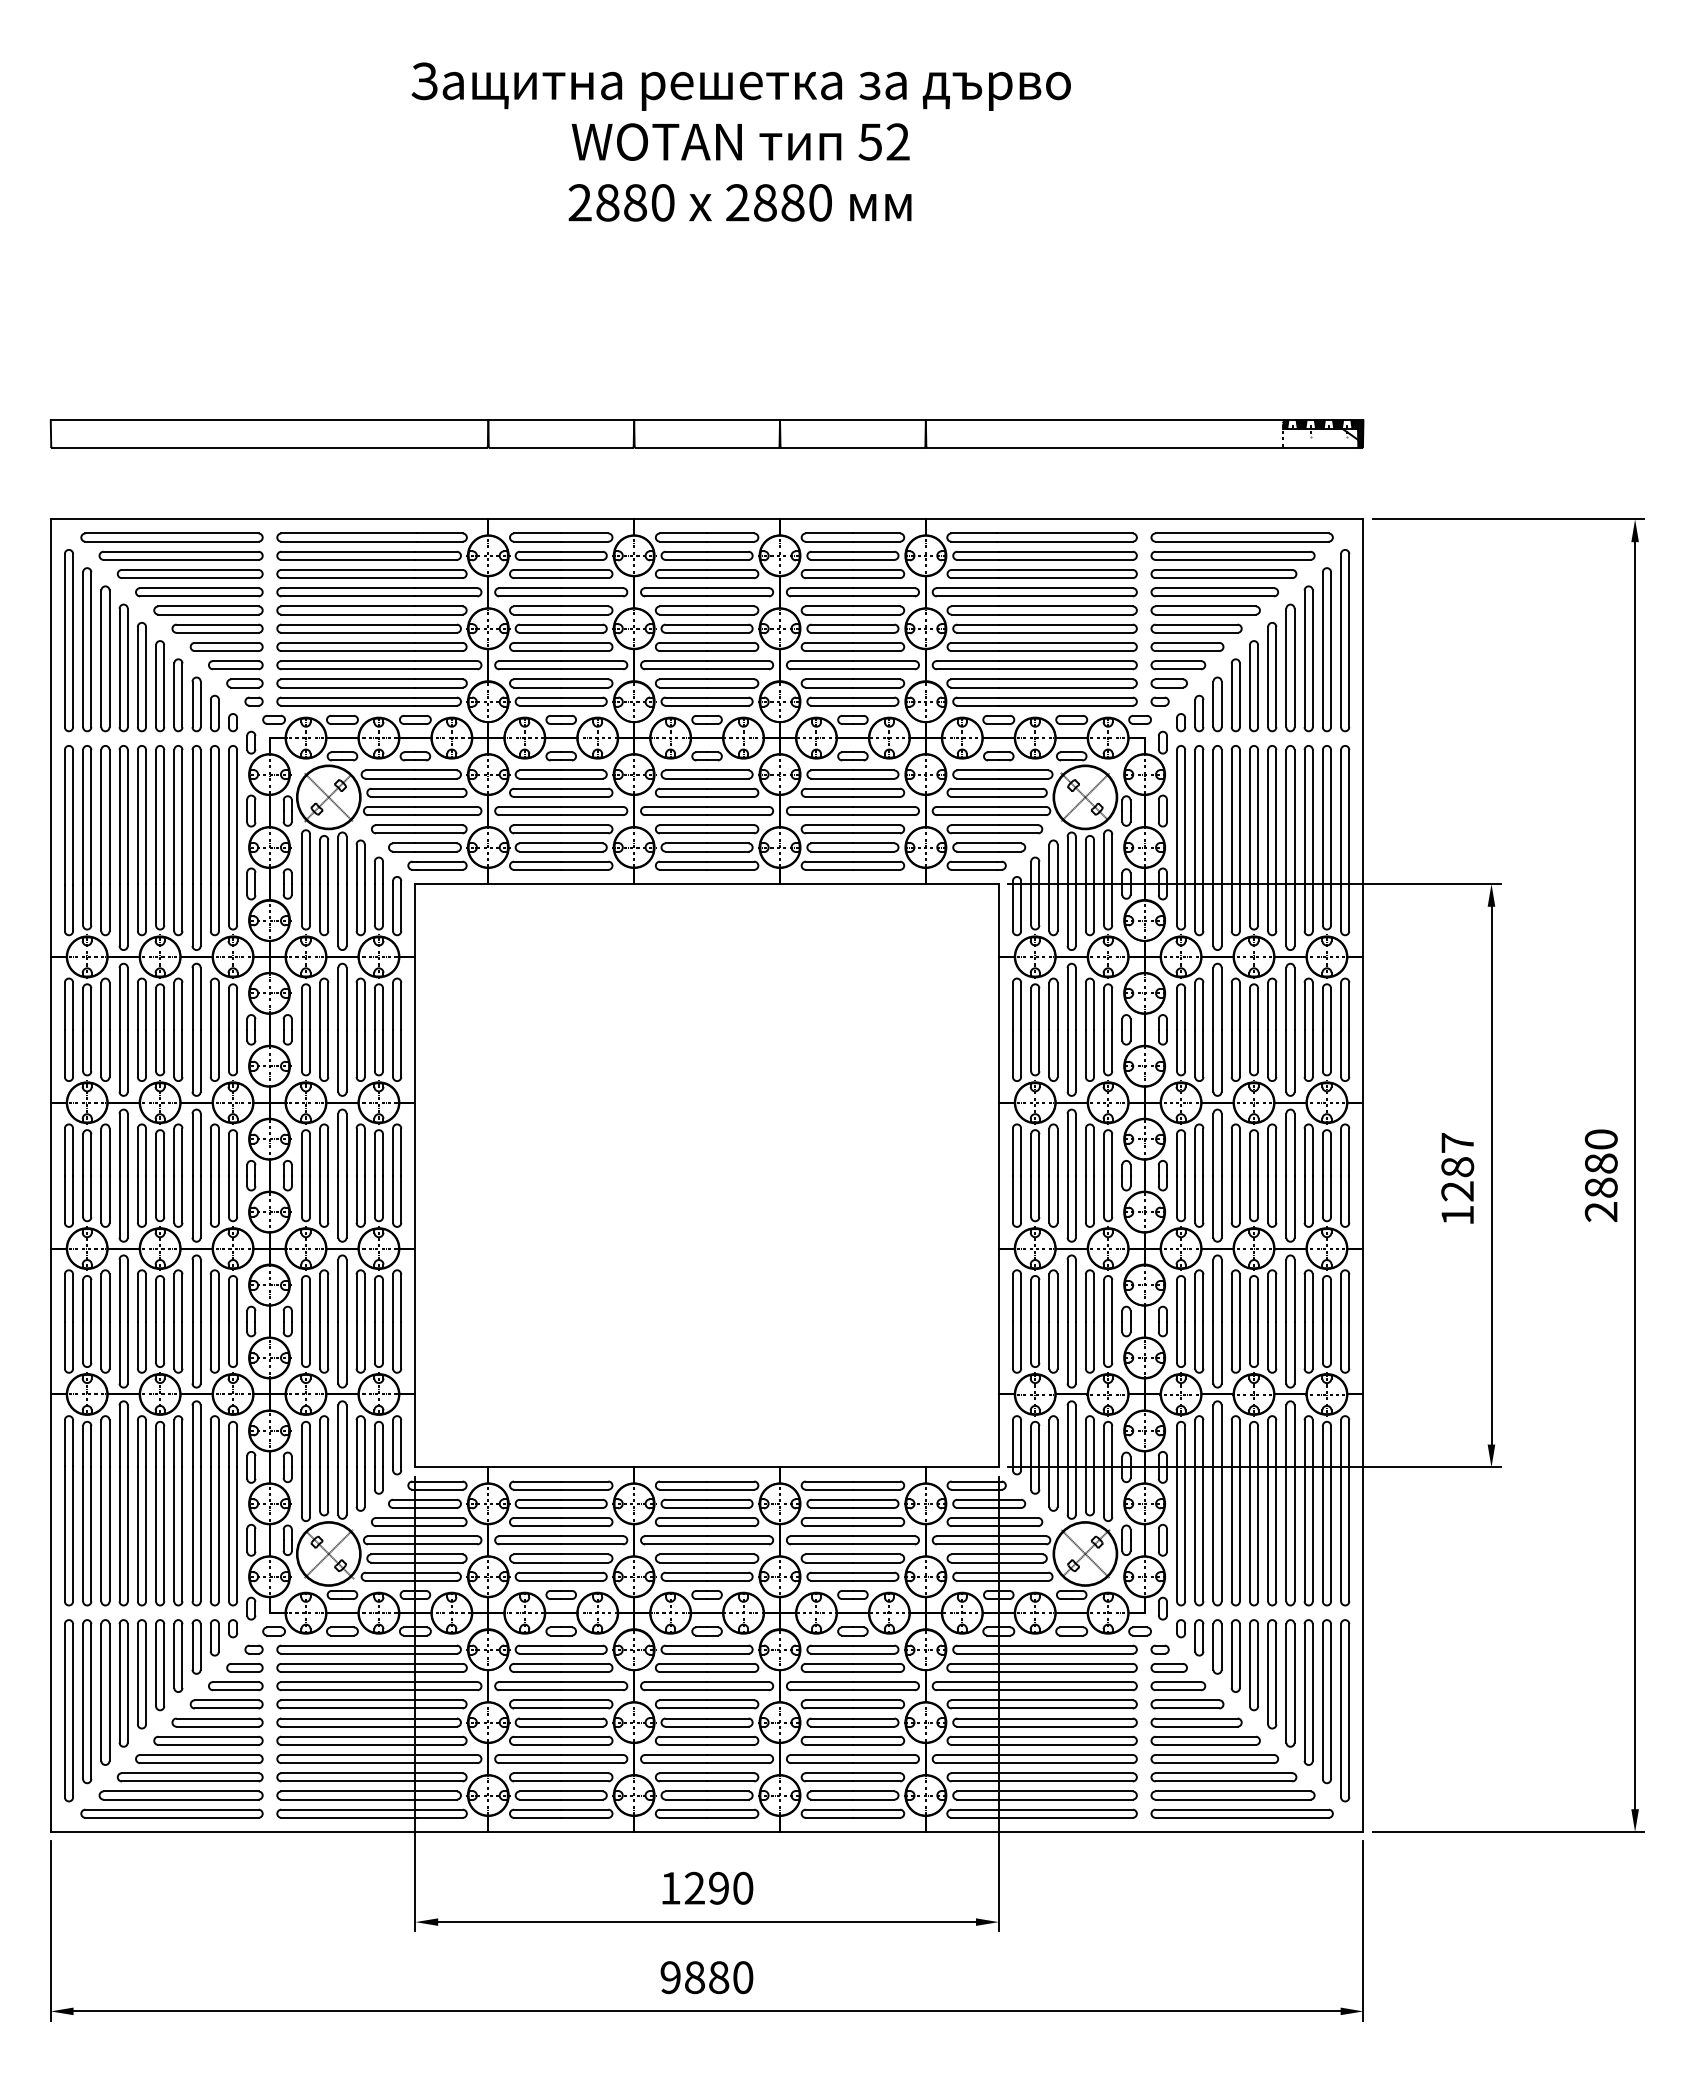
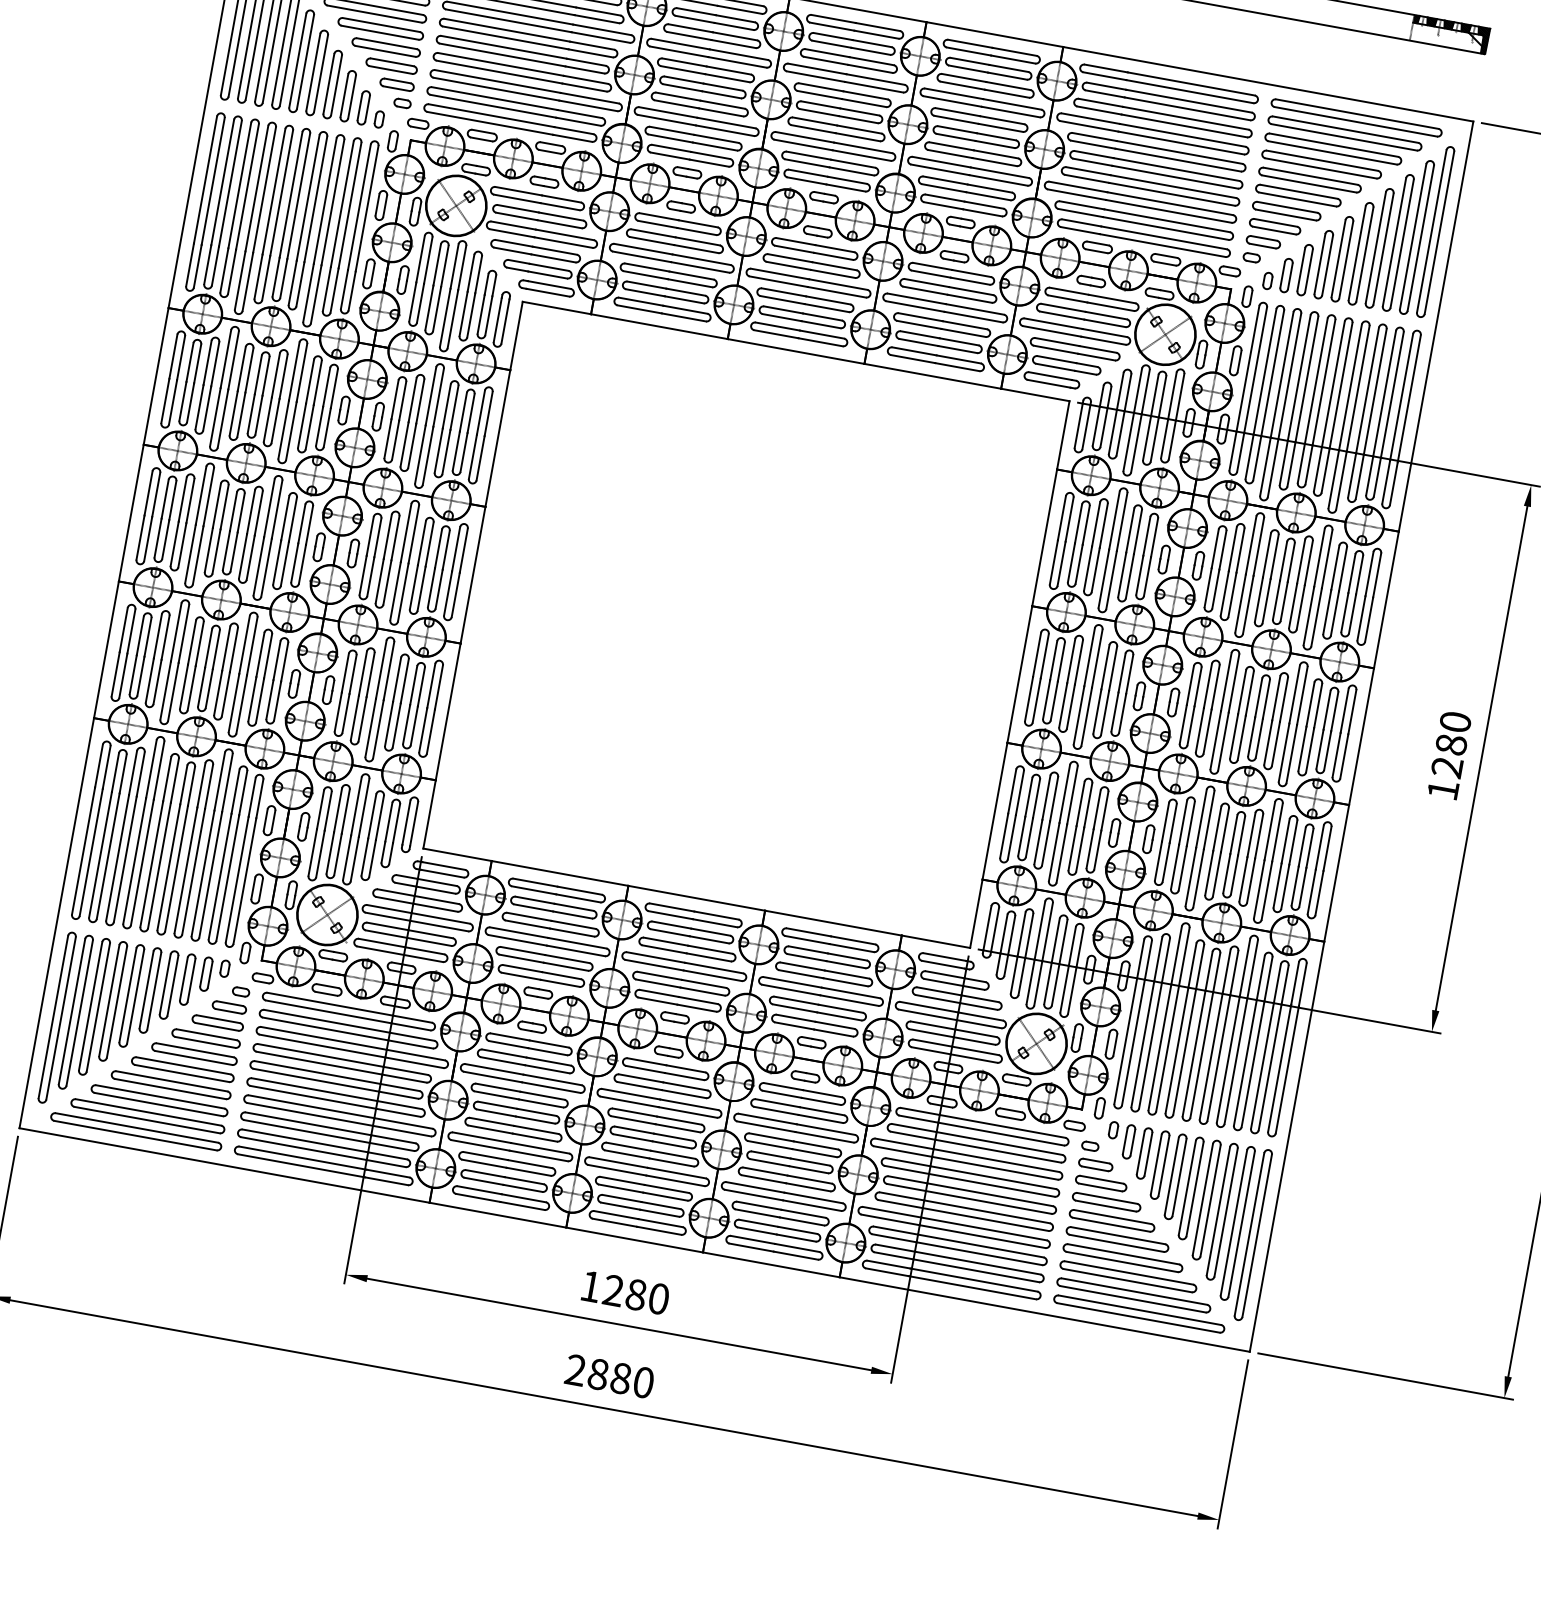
text: (1457, 1142) -> (1455, 721), 1287 -> 1280
text: (719, 1887) -> (636, 1294), 1290 -> 1280
text: (670, 1977) -> (575, 1370), 9880 -> 2880

